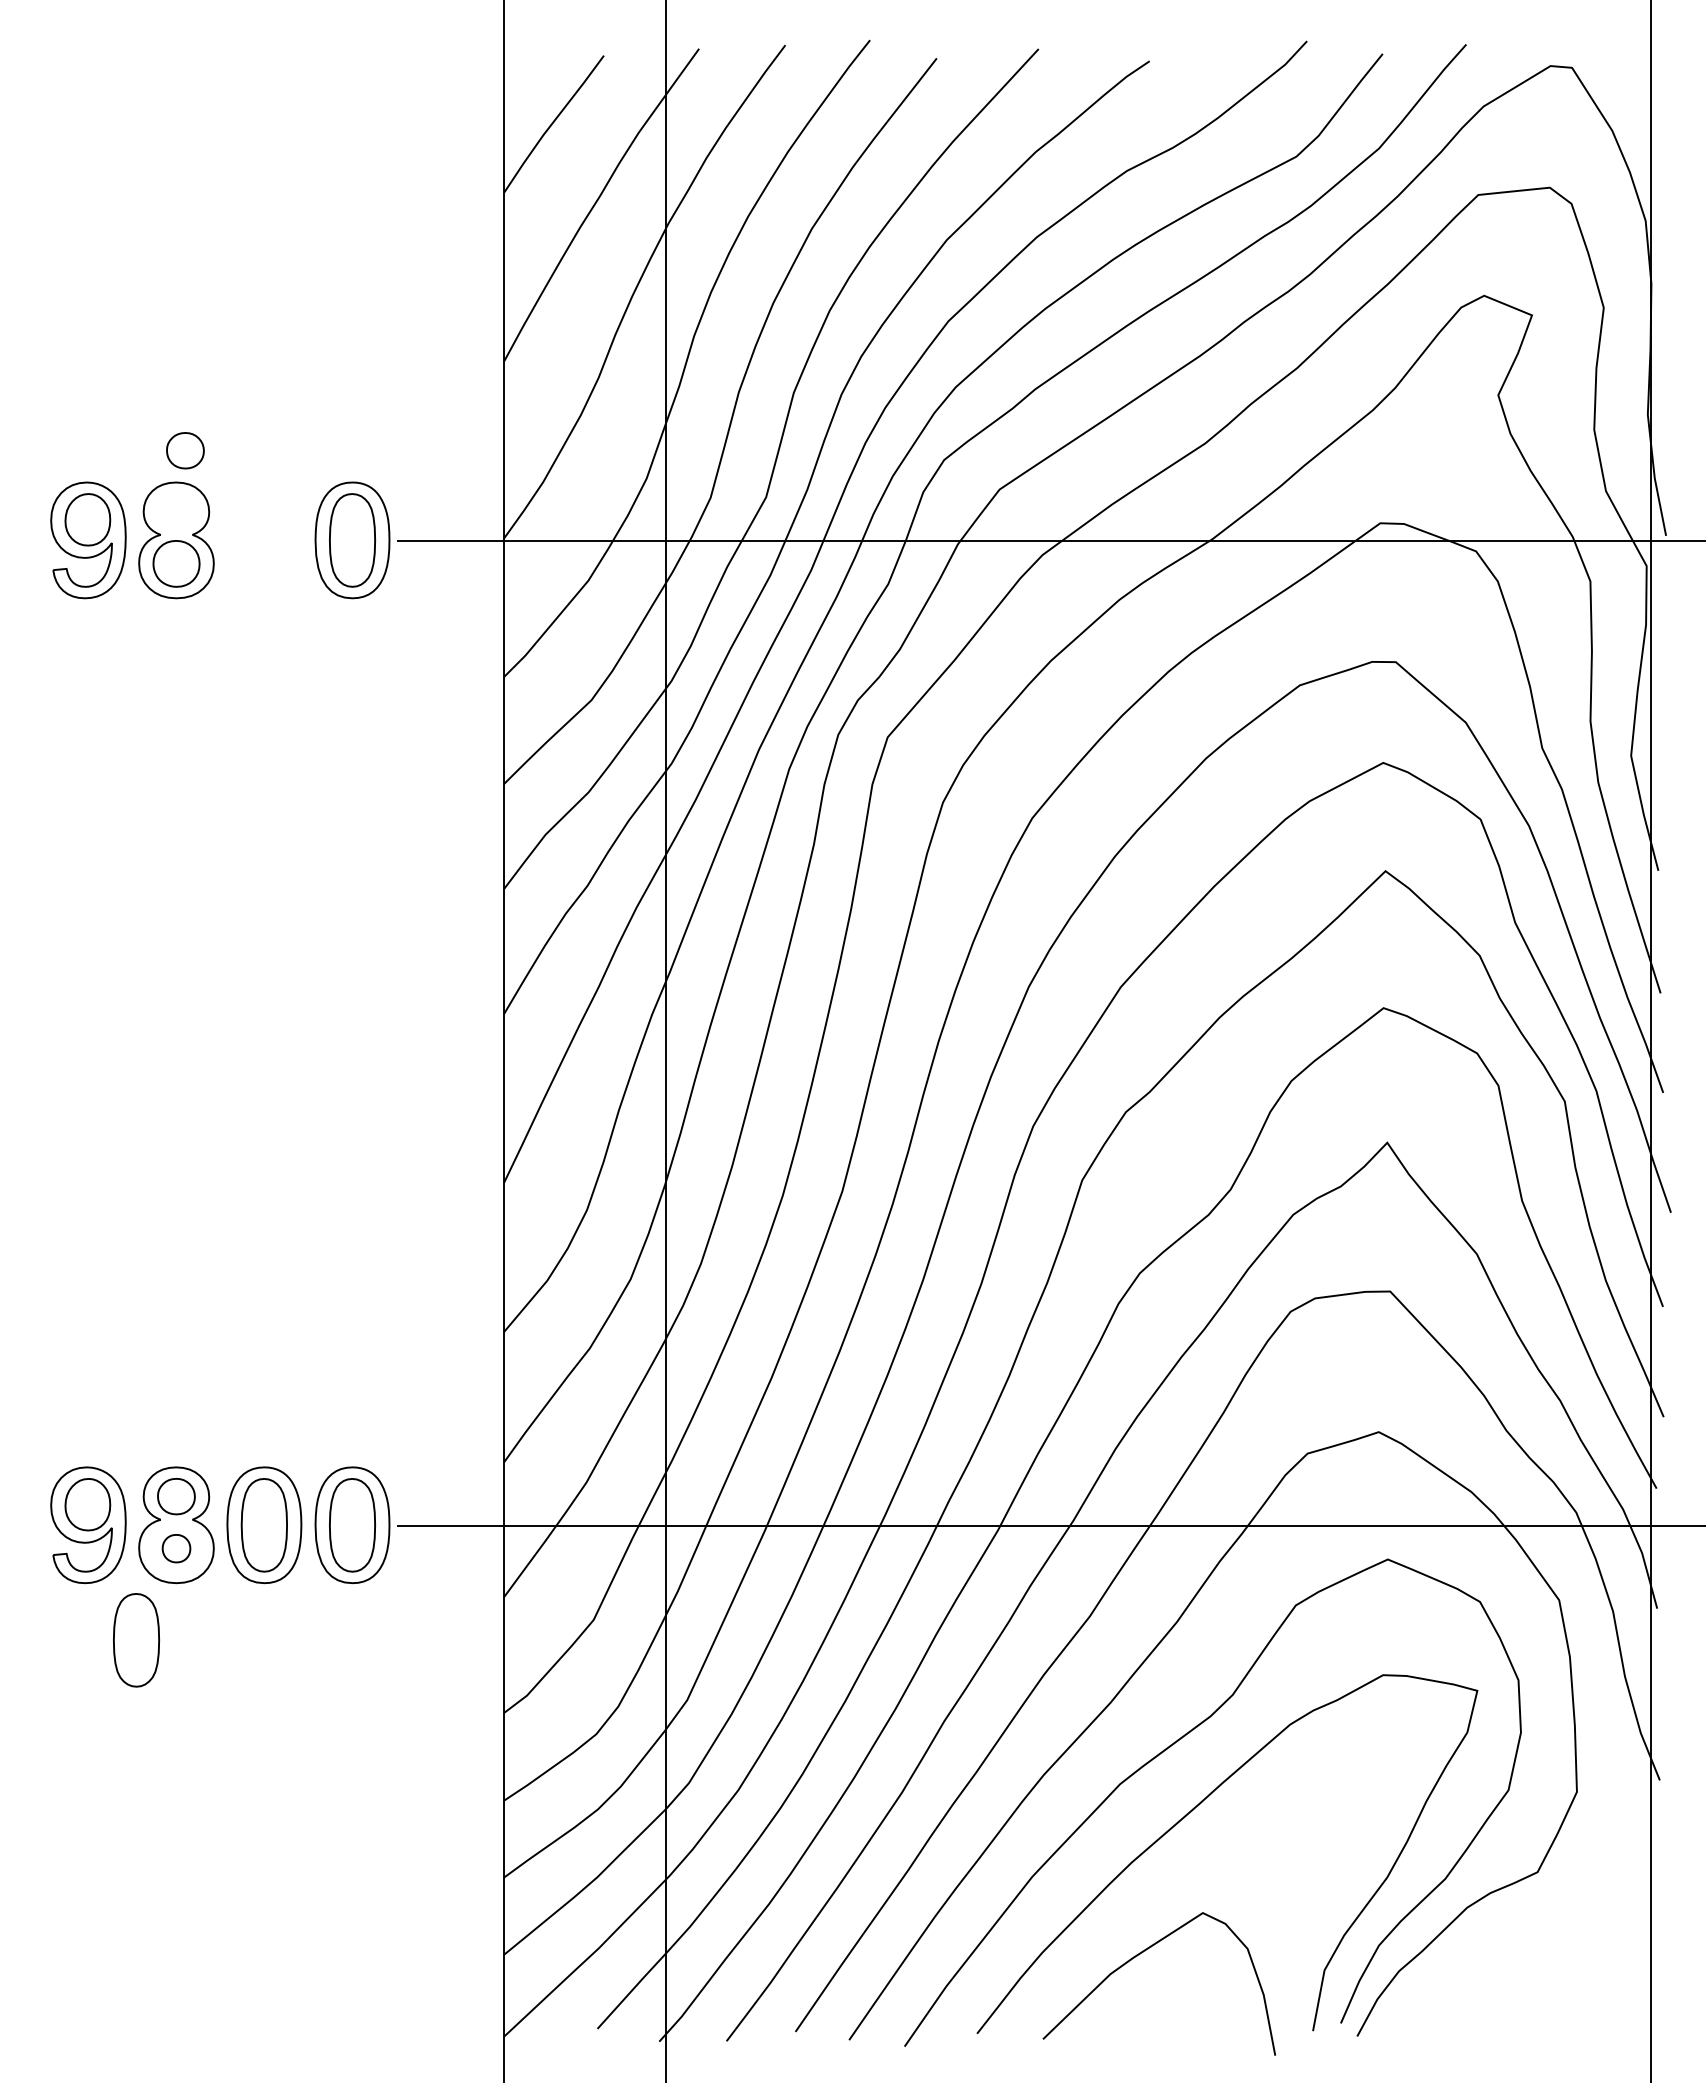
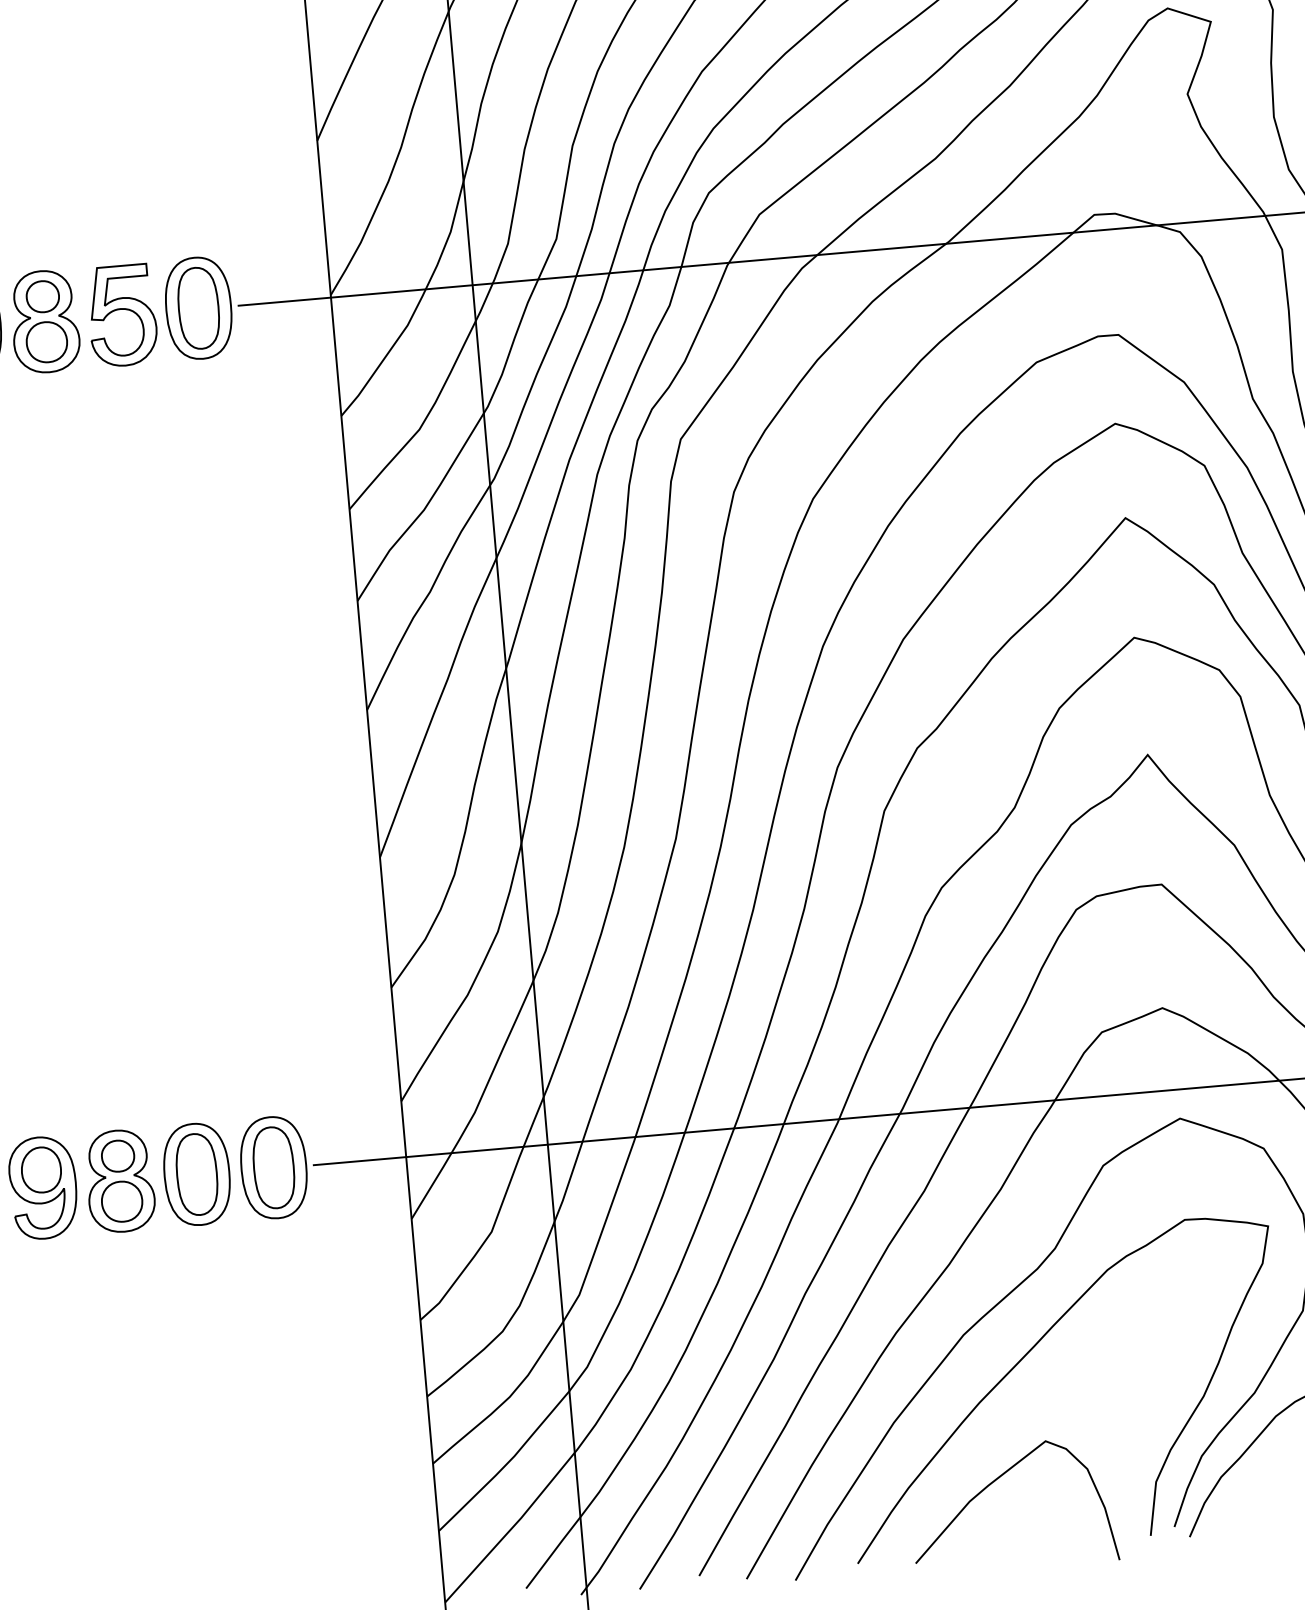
part: (185, 450) -> (42, 296), moved
part: (264, 534) -> (121, 309), added
part: (176, 1548) -> (122, 1201), size x1.67
part: (136, 1640) -> (94, 1284), removed

